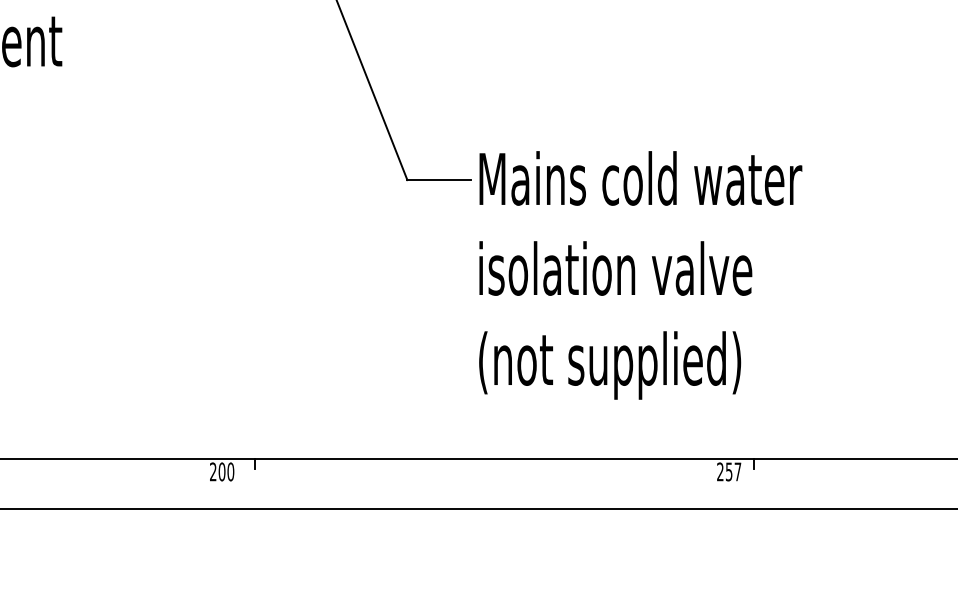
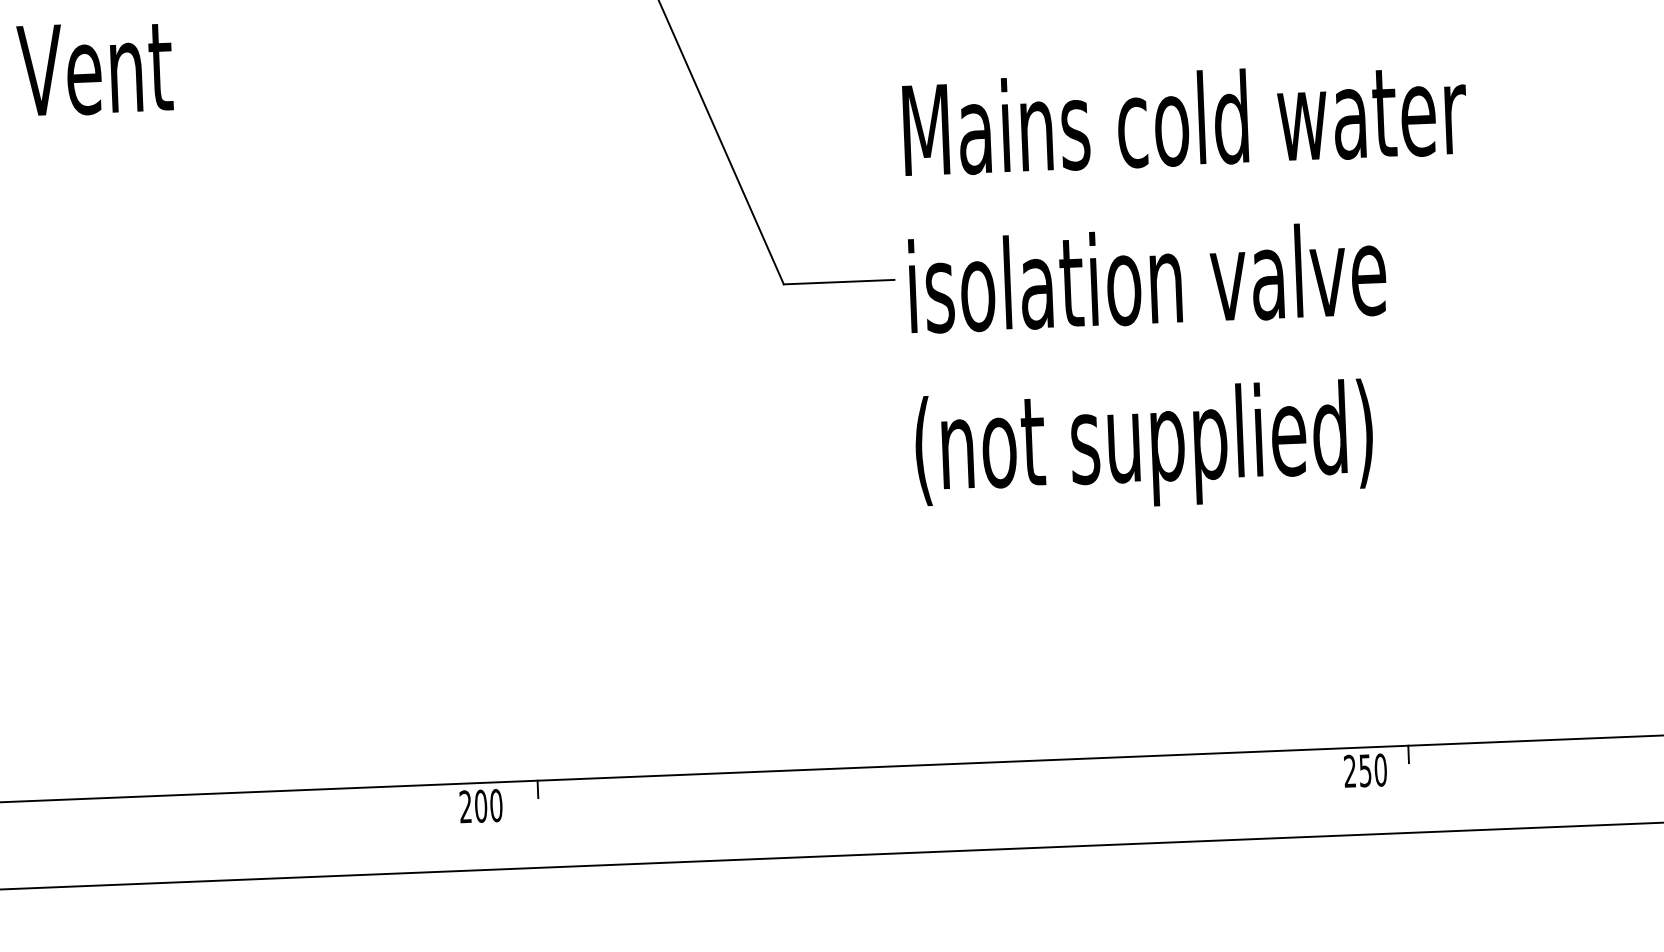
text: (640, 275) -> (1191, 287), moved
text: (737, 471) -> (1379, 769), 257 -> 250

